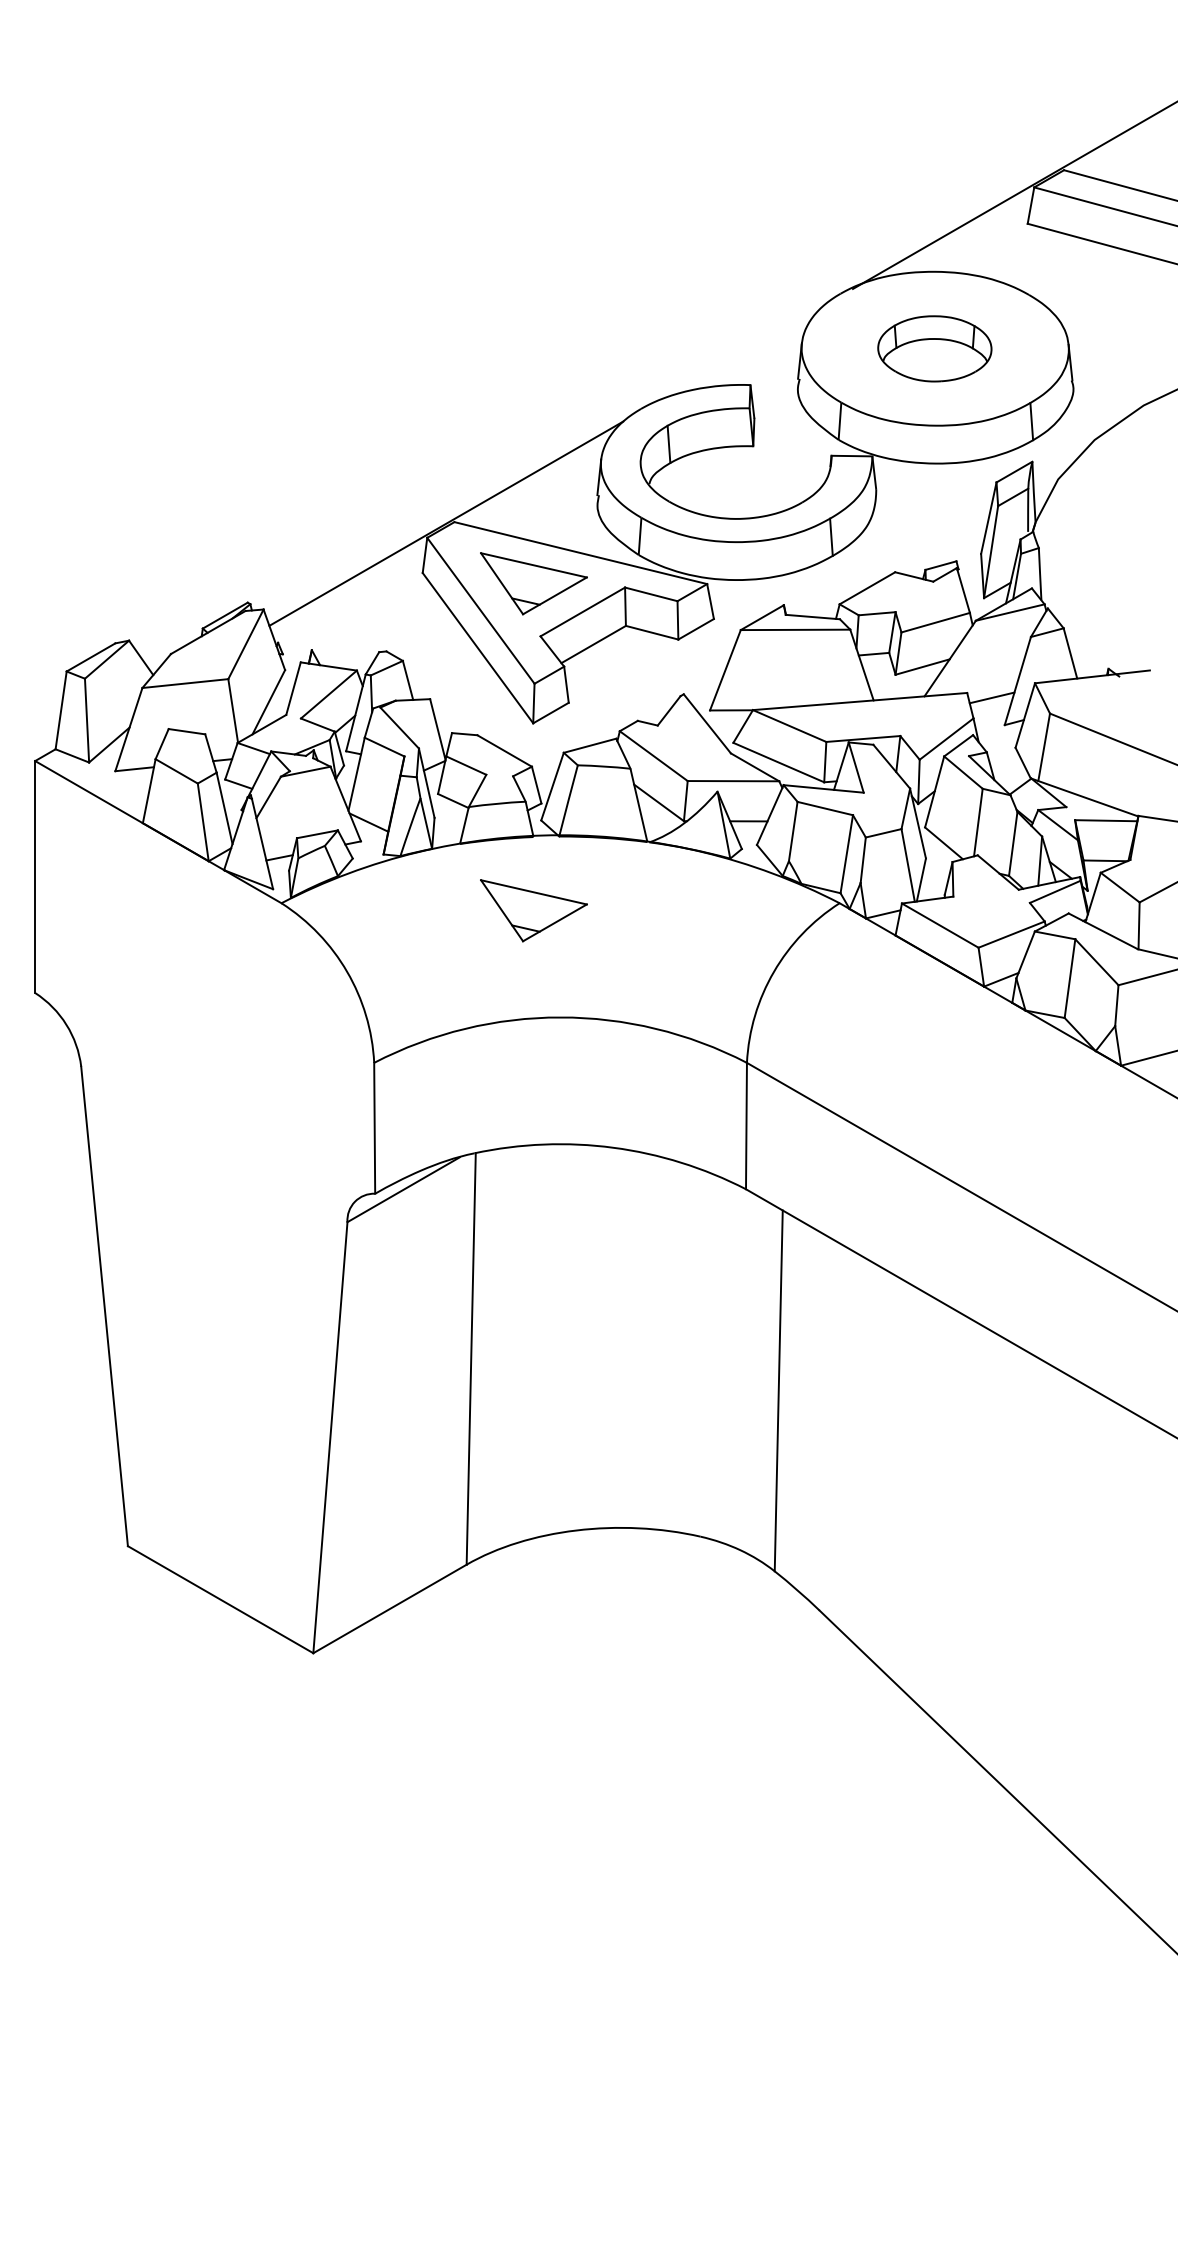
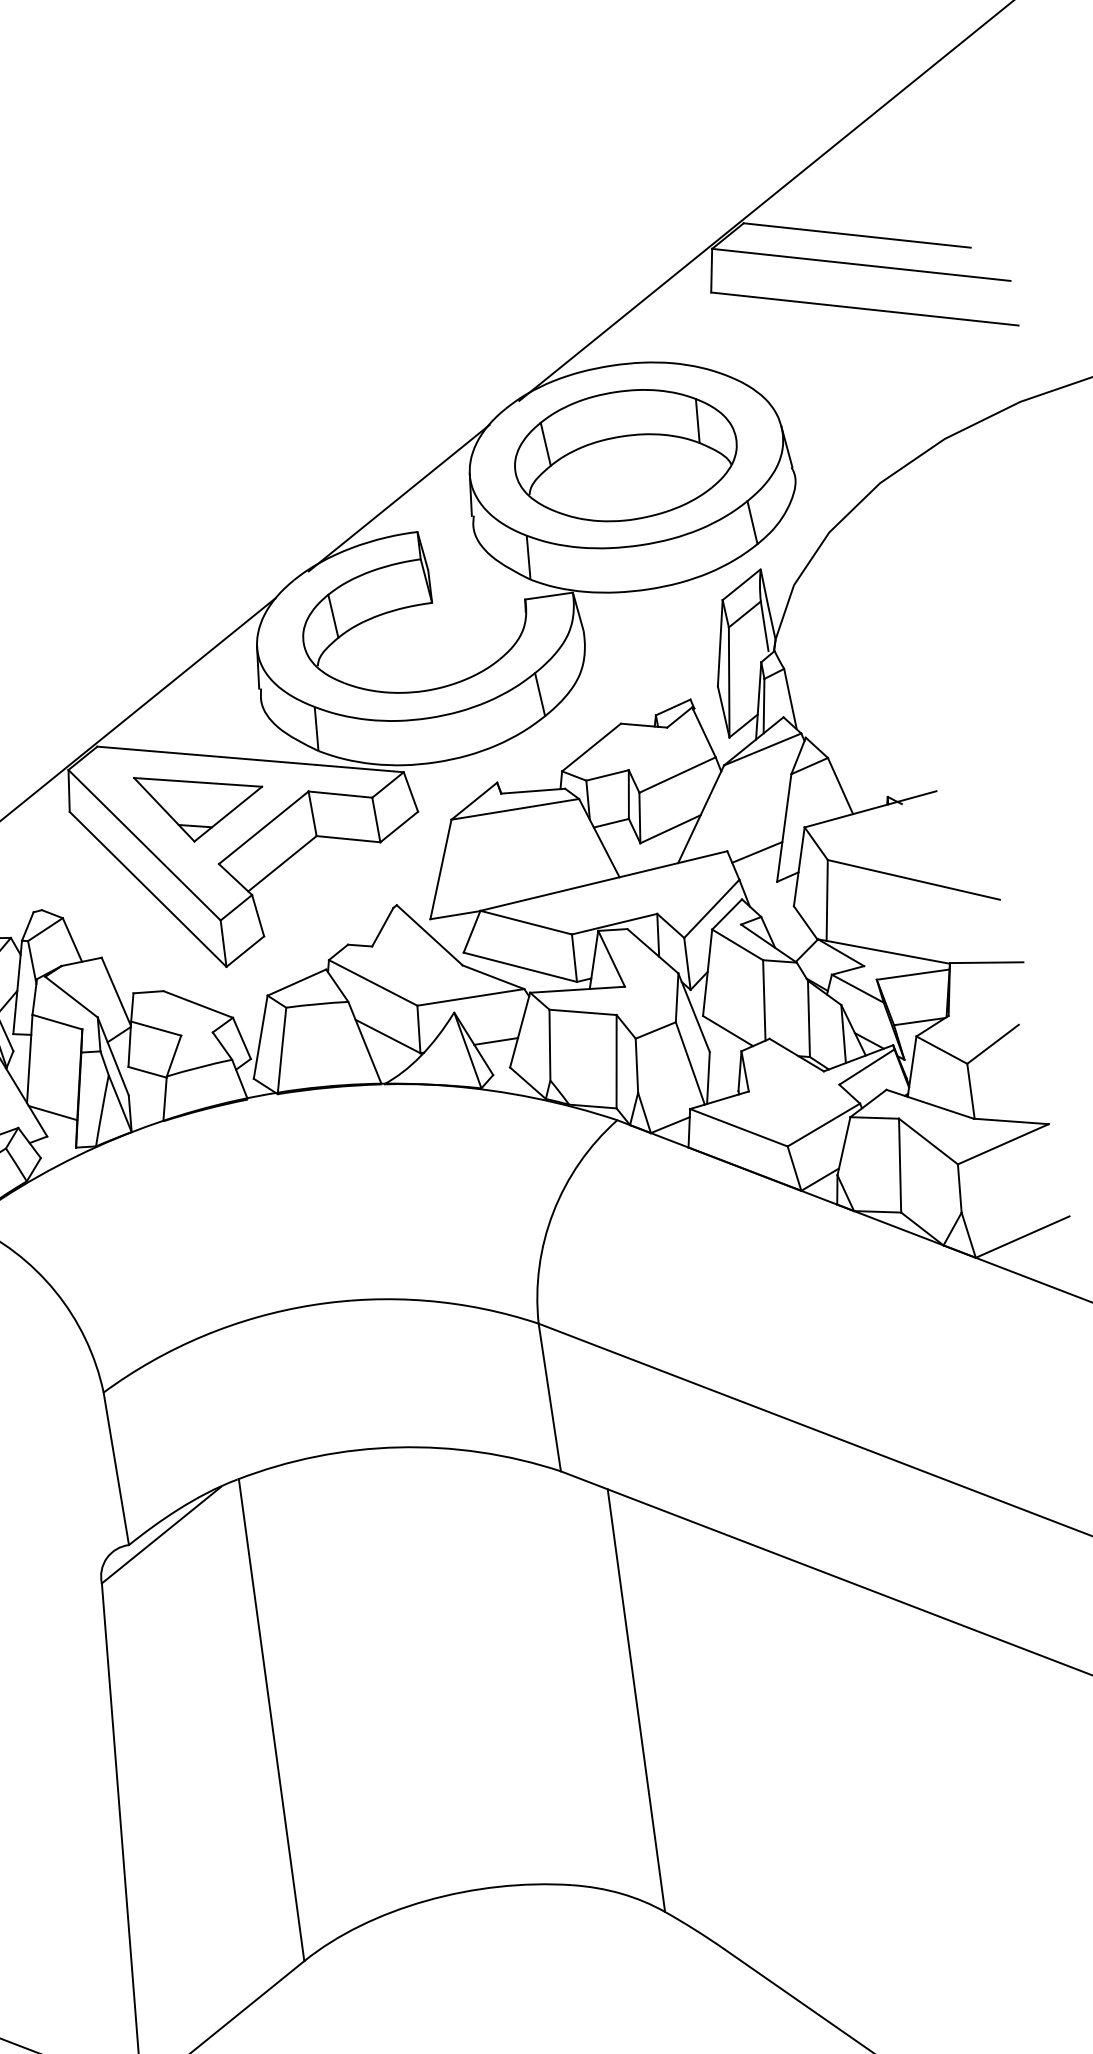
part: (934, 348) -> (625, 455), size x1.67
line: (739, 354) -> (399, 498), added
part: (533, 910) -> (261, 1185), removed

